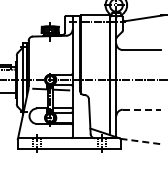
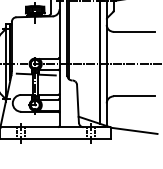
line: (142, 109) -> (134, 96), dashed -> solid
line: (141, 141) -> (133, 130), dashed -> solid

